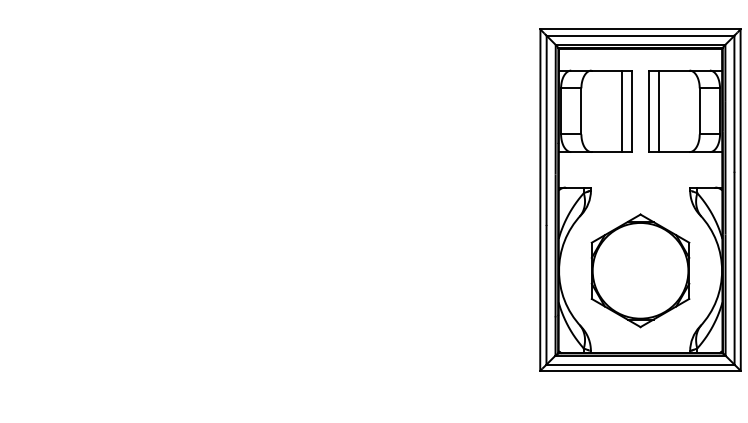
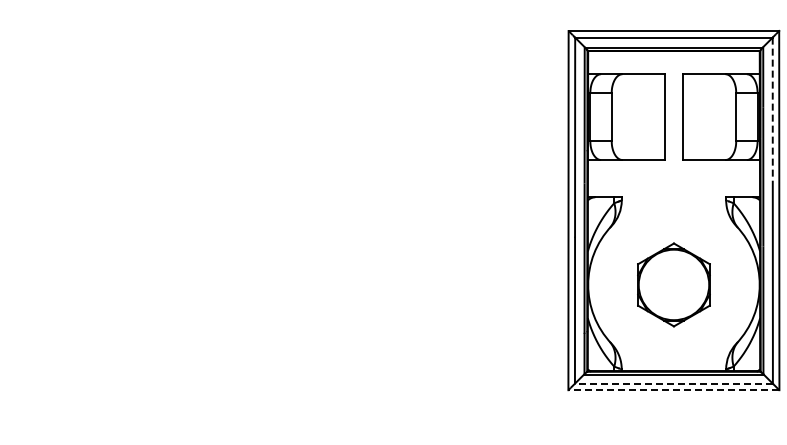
line: (734, 104) -> (772, 109), solid -> dashed
line: (622, 111) -> (654, 117), removed
line: (659, 111) -> (693, 117), removed
part: (640, 270) -> (673, 284), size x0.7
line: (640, 364) -> (673, 383), solid -> dashed
line: (640, 371) -> (673, 390), solid -> dashed

